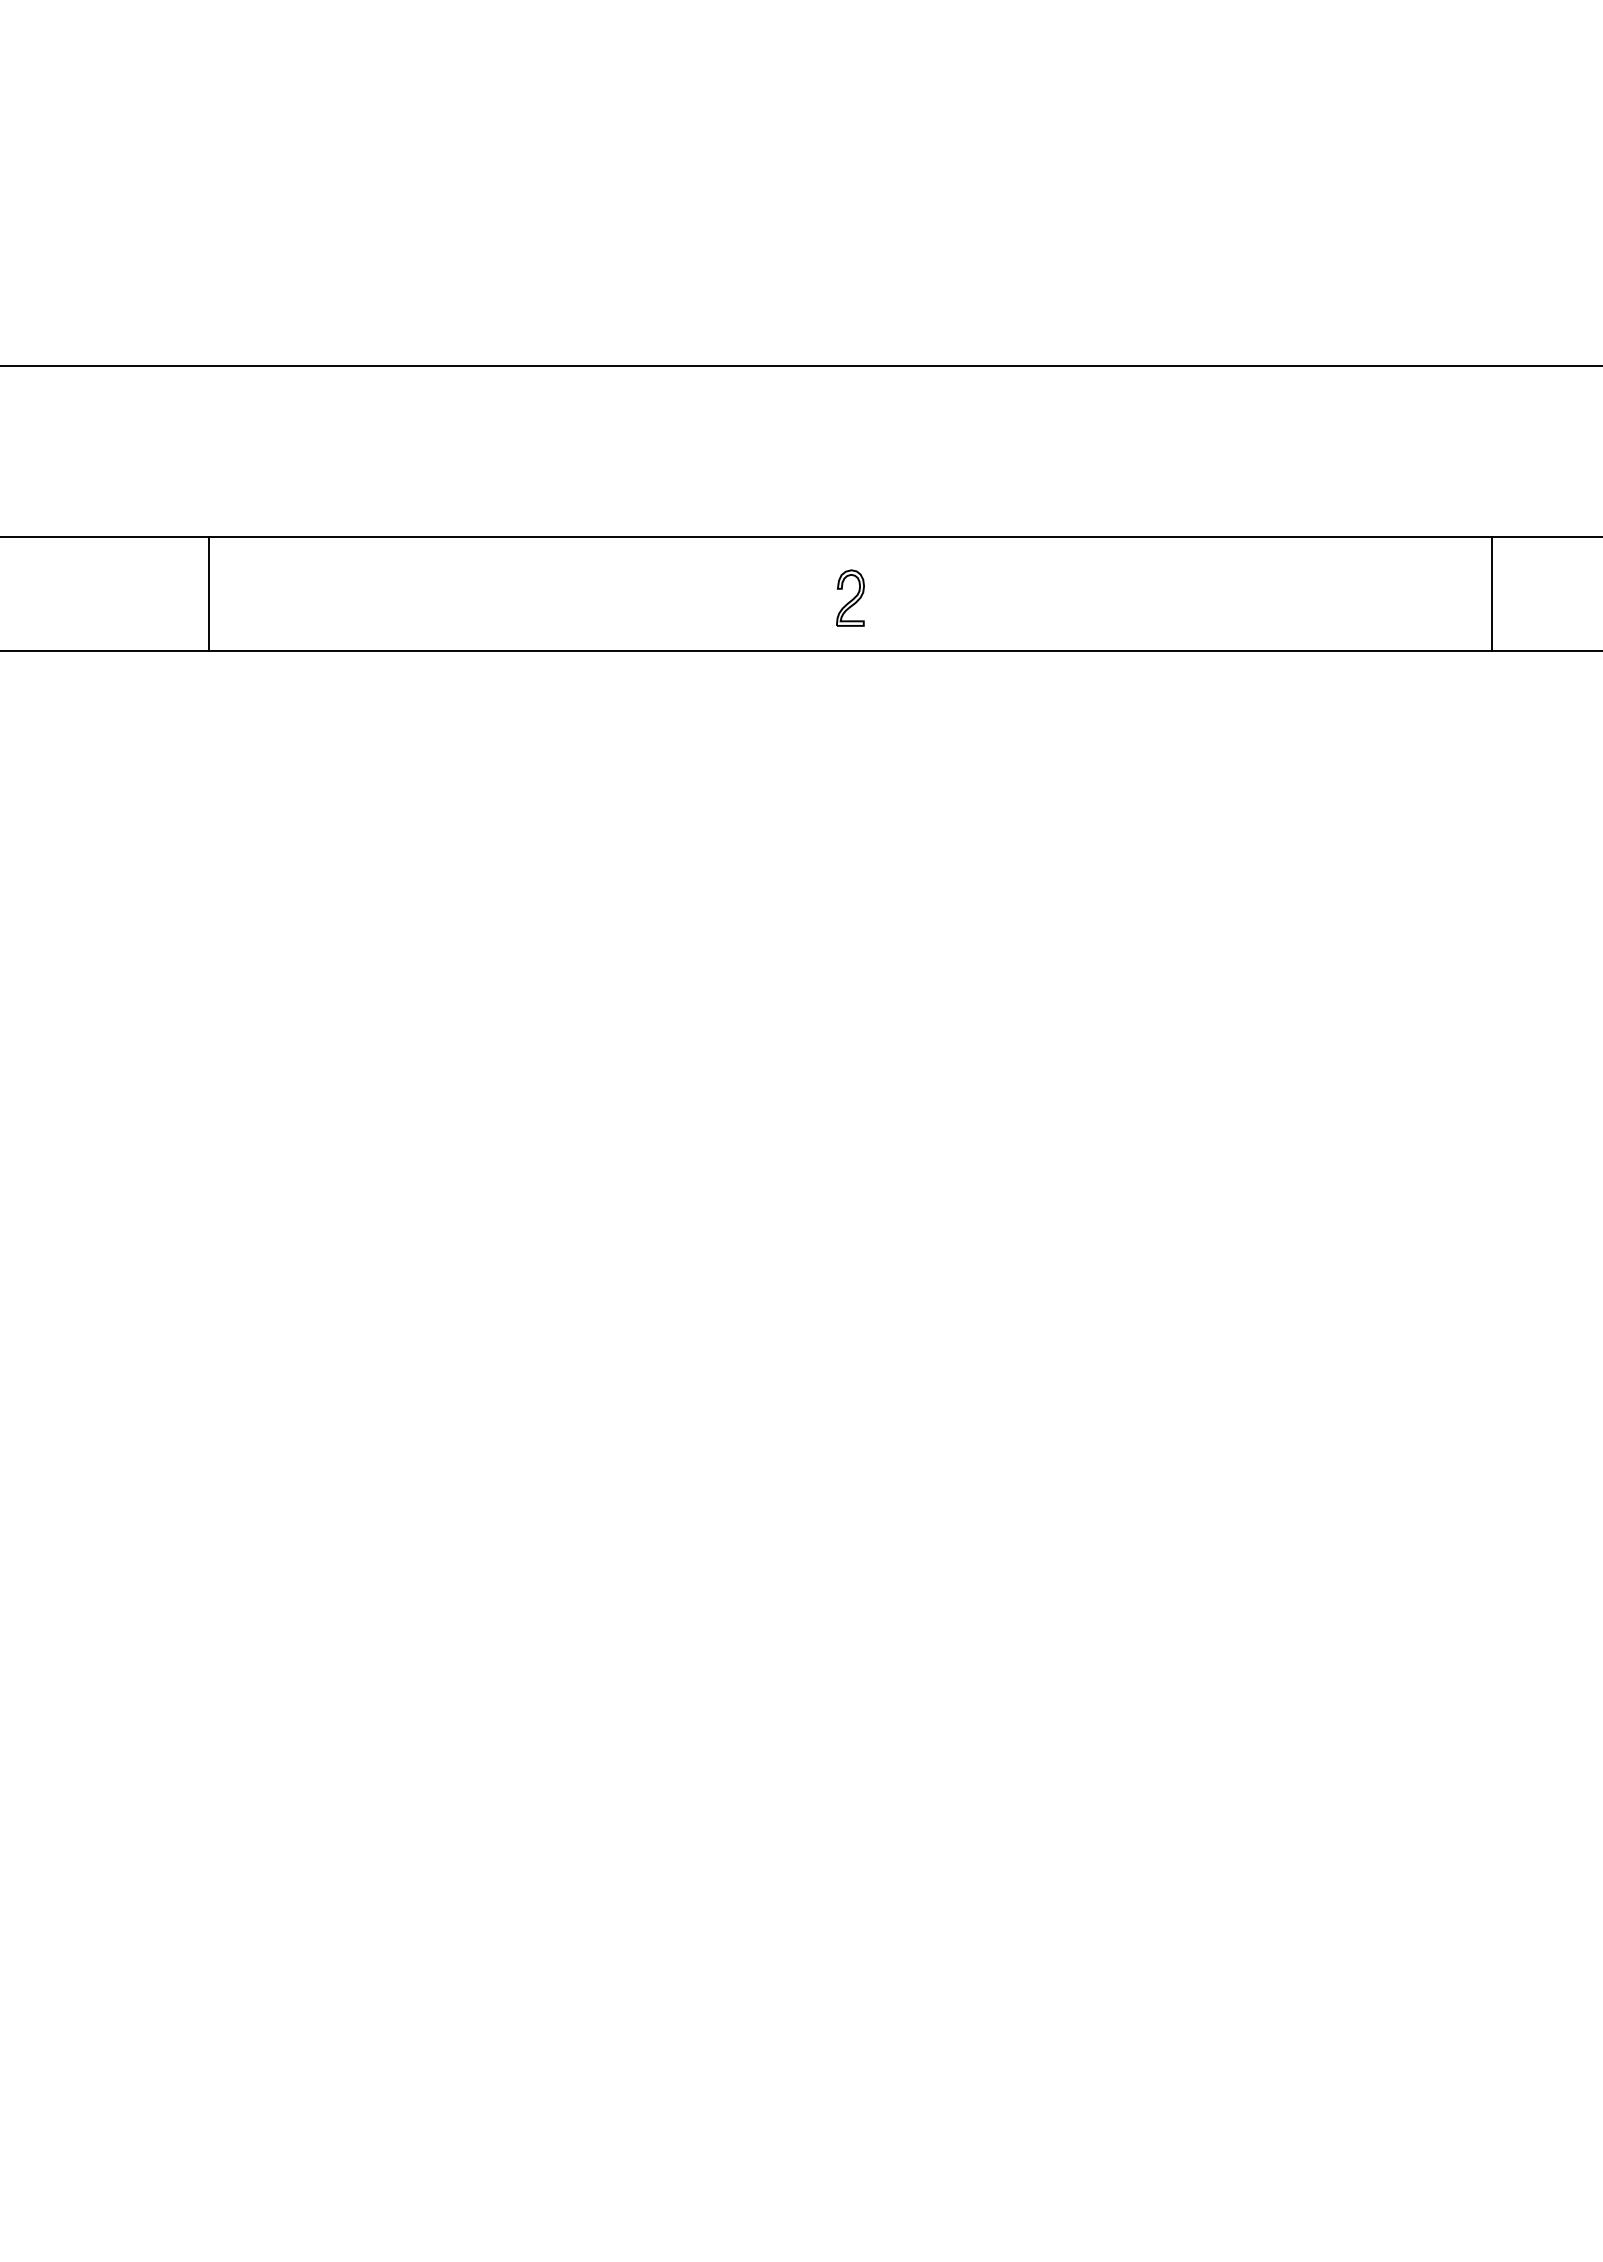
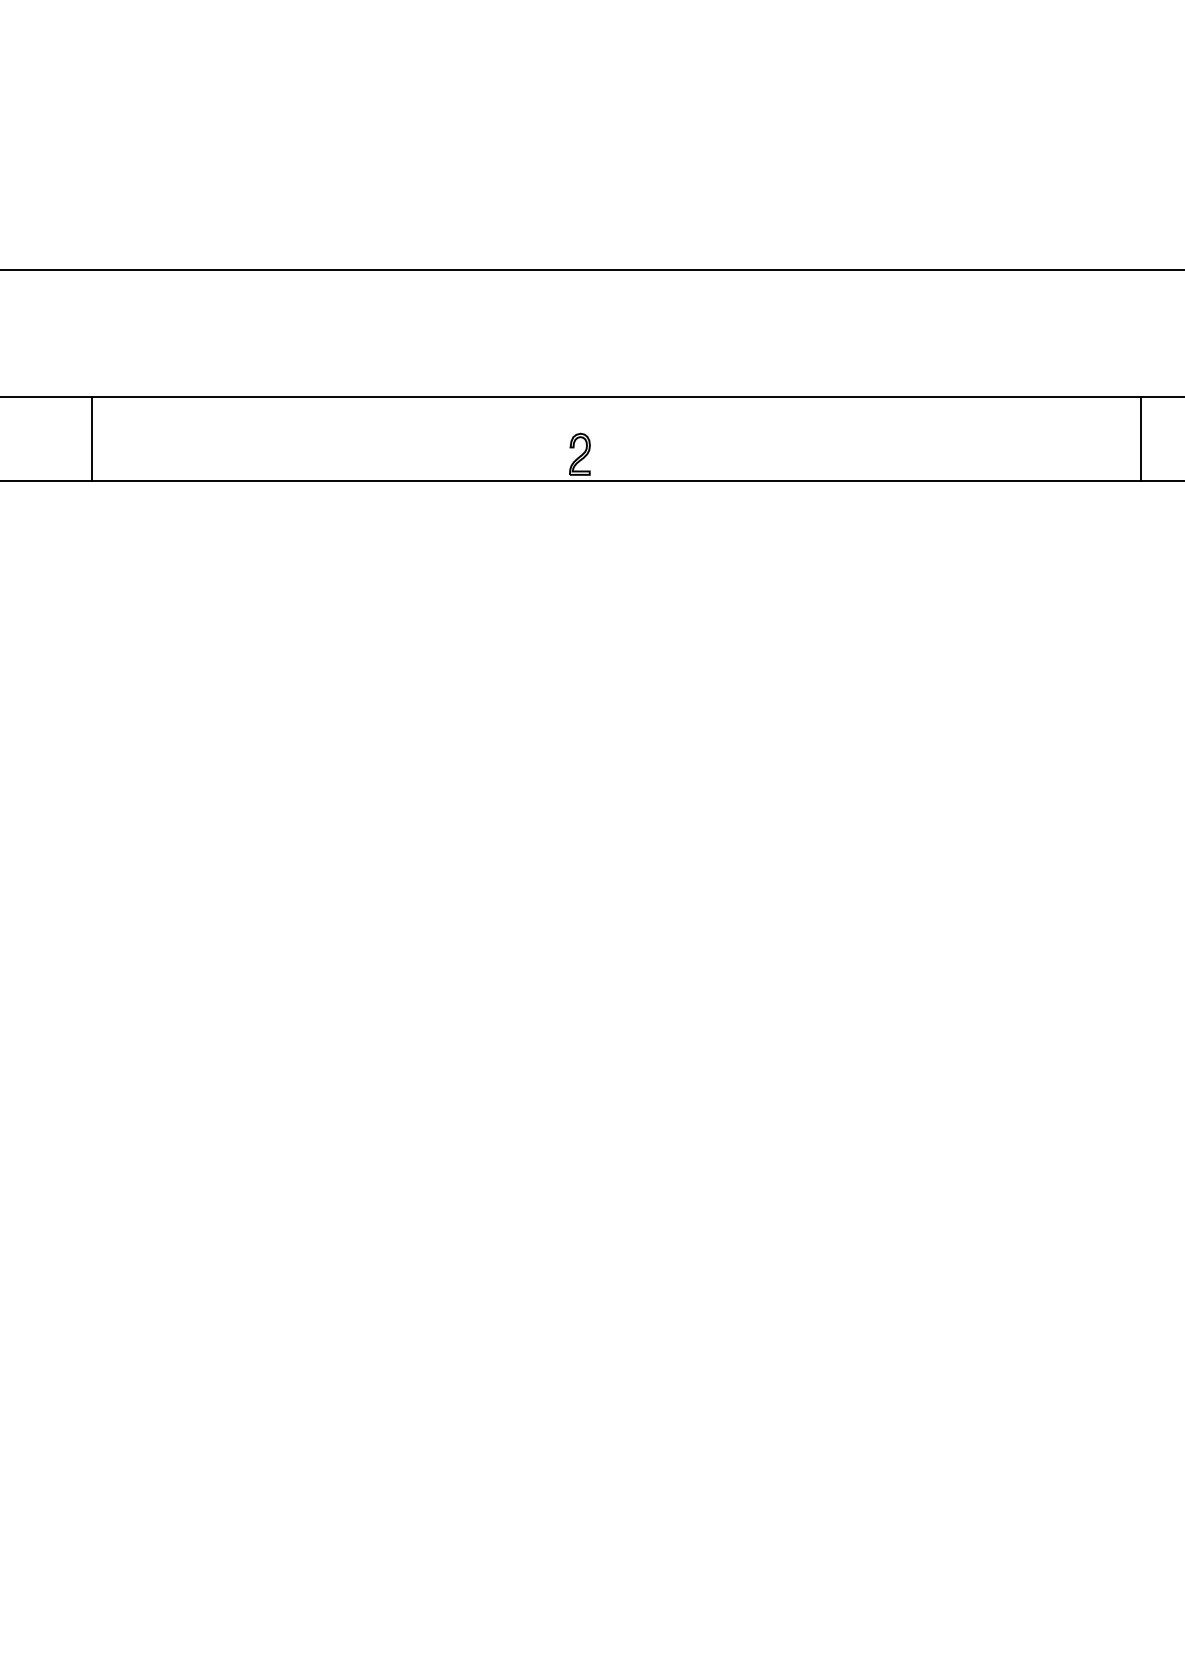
line: (209, 593) -> (91, 439), moved
line: (1492, 593) -> (1141, 439), moved
part: (850, 597) -> (579, 453), moved

